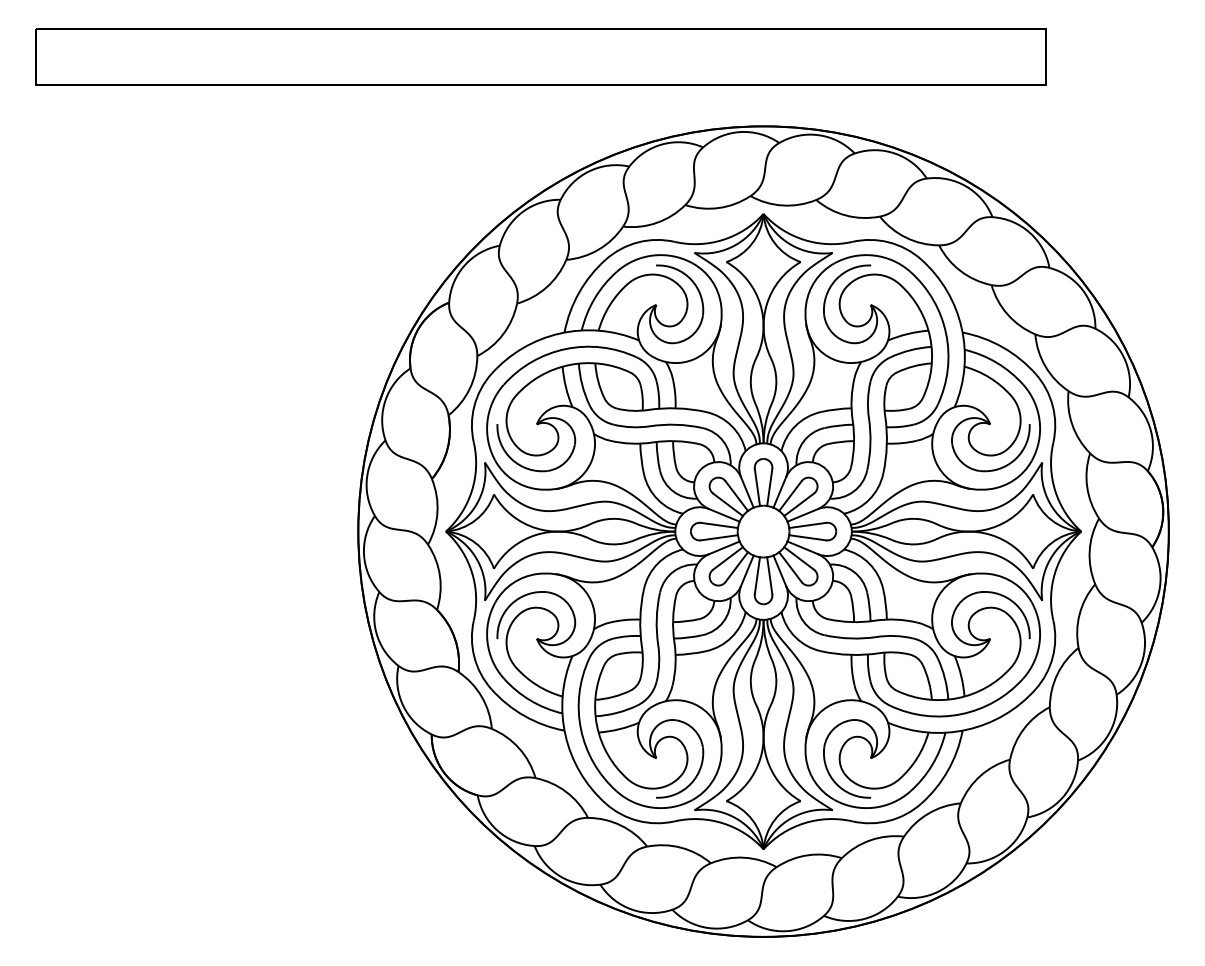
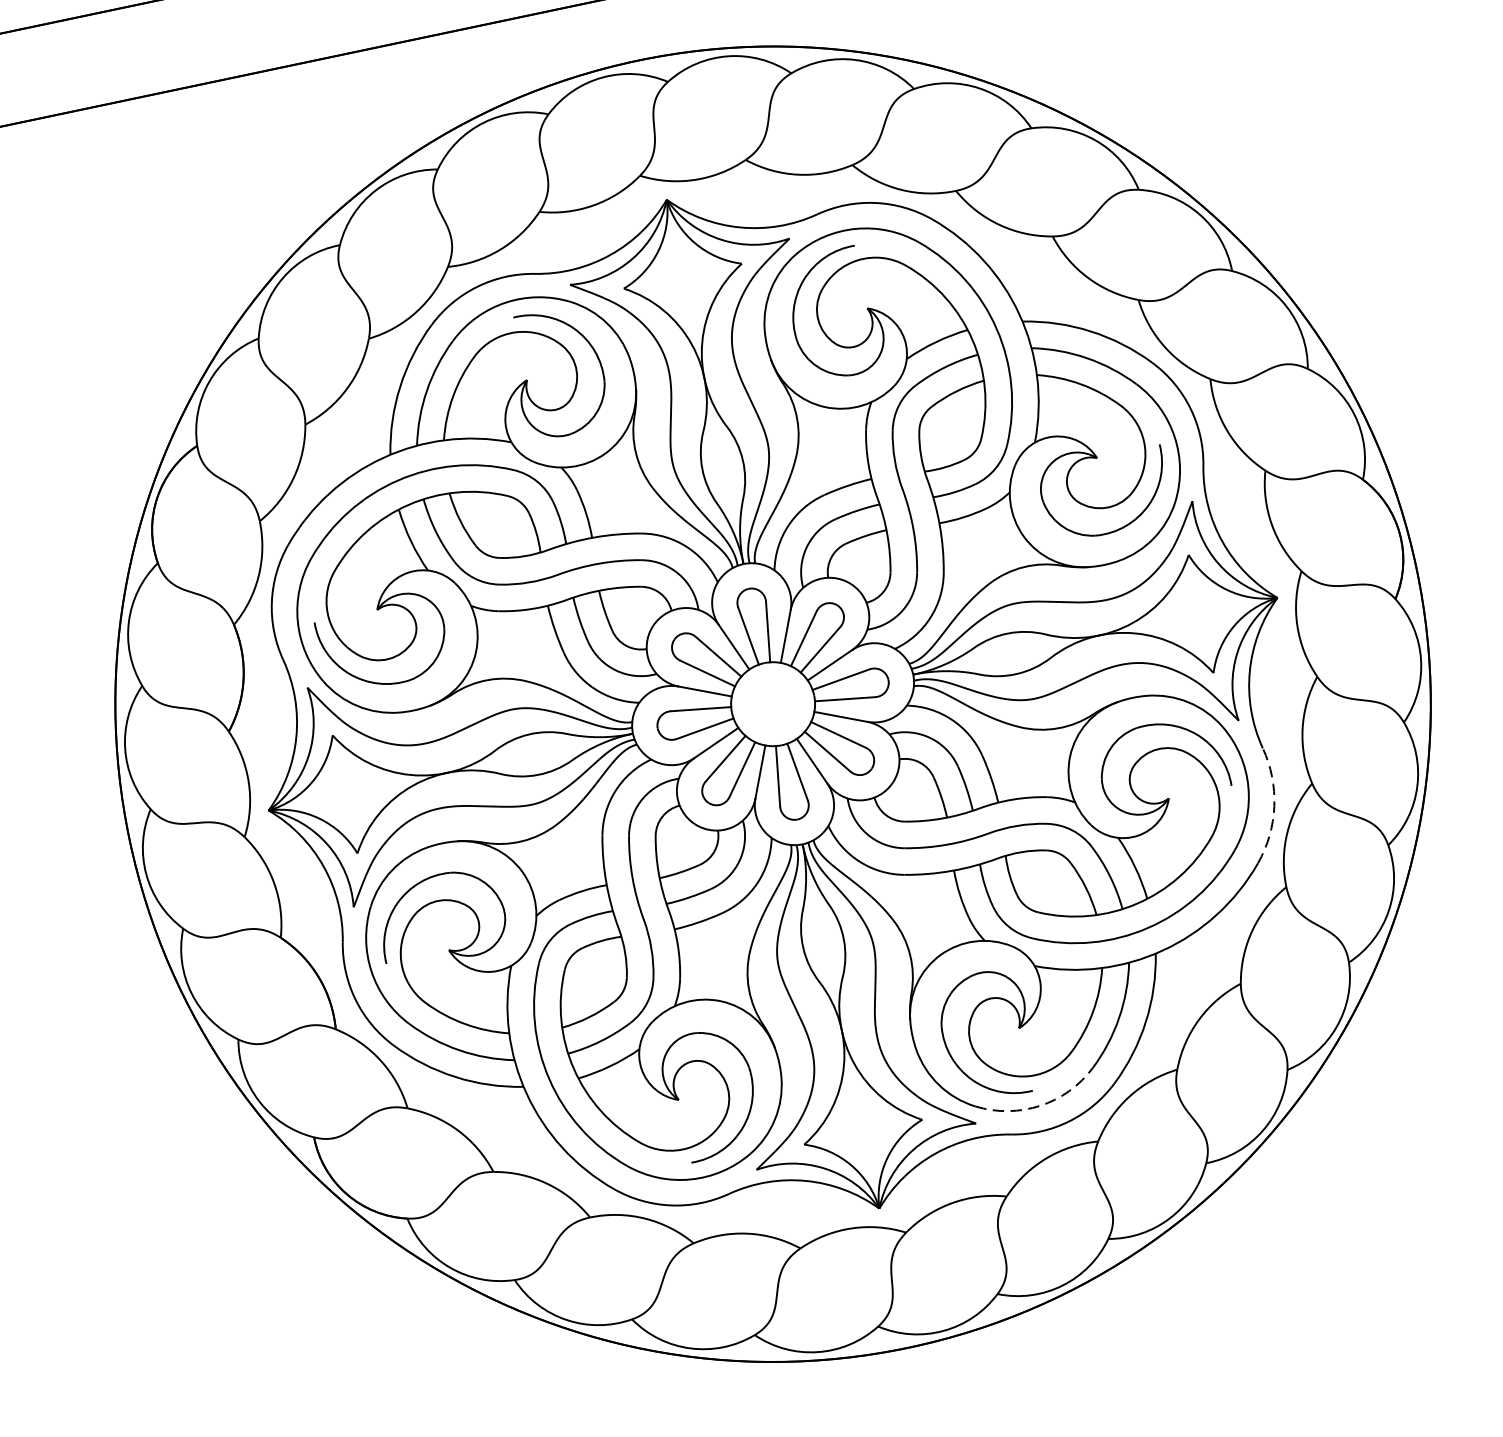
arc: (1052, 657) -> (1273, 807), solid -> dashed
arc: (873, 807) -> (1039, 1105), solid -> dashed

